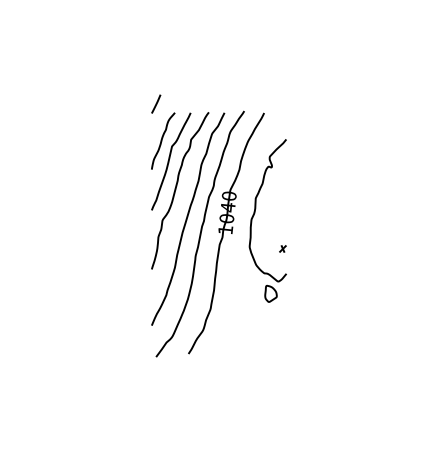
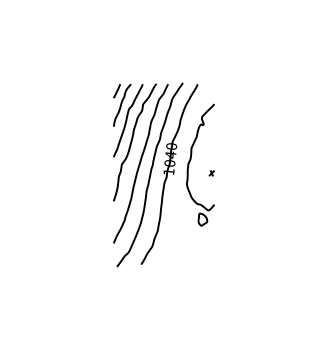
line: (156, 103) -> (117, 90), moved
part: (282, 248) -> (211, 173), moved

